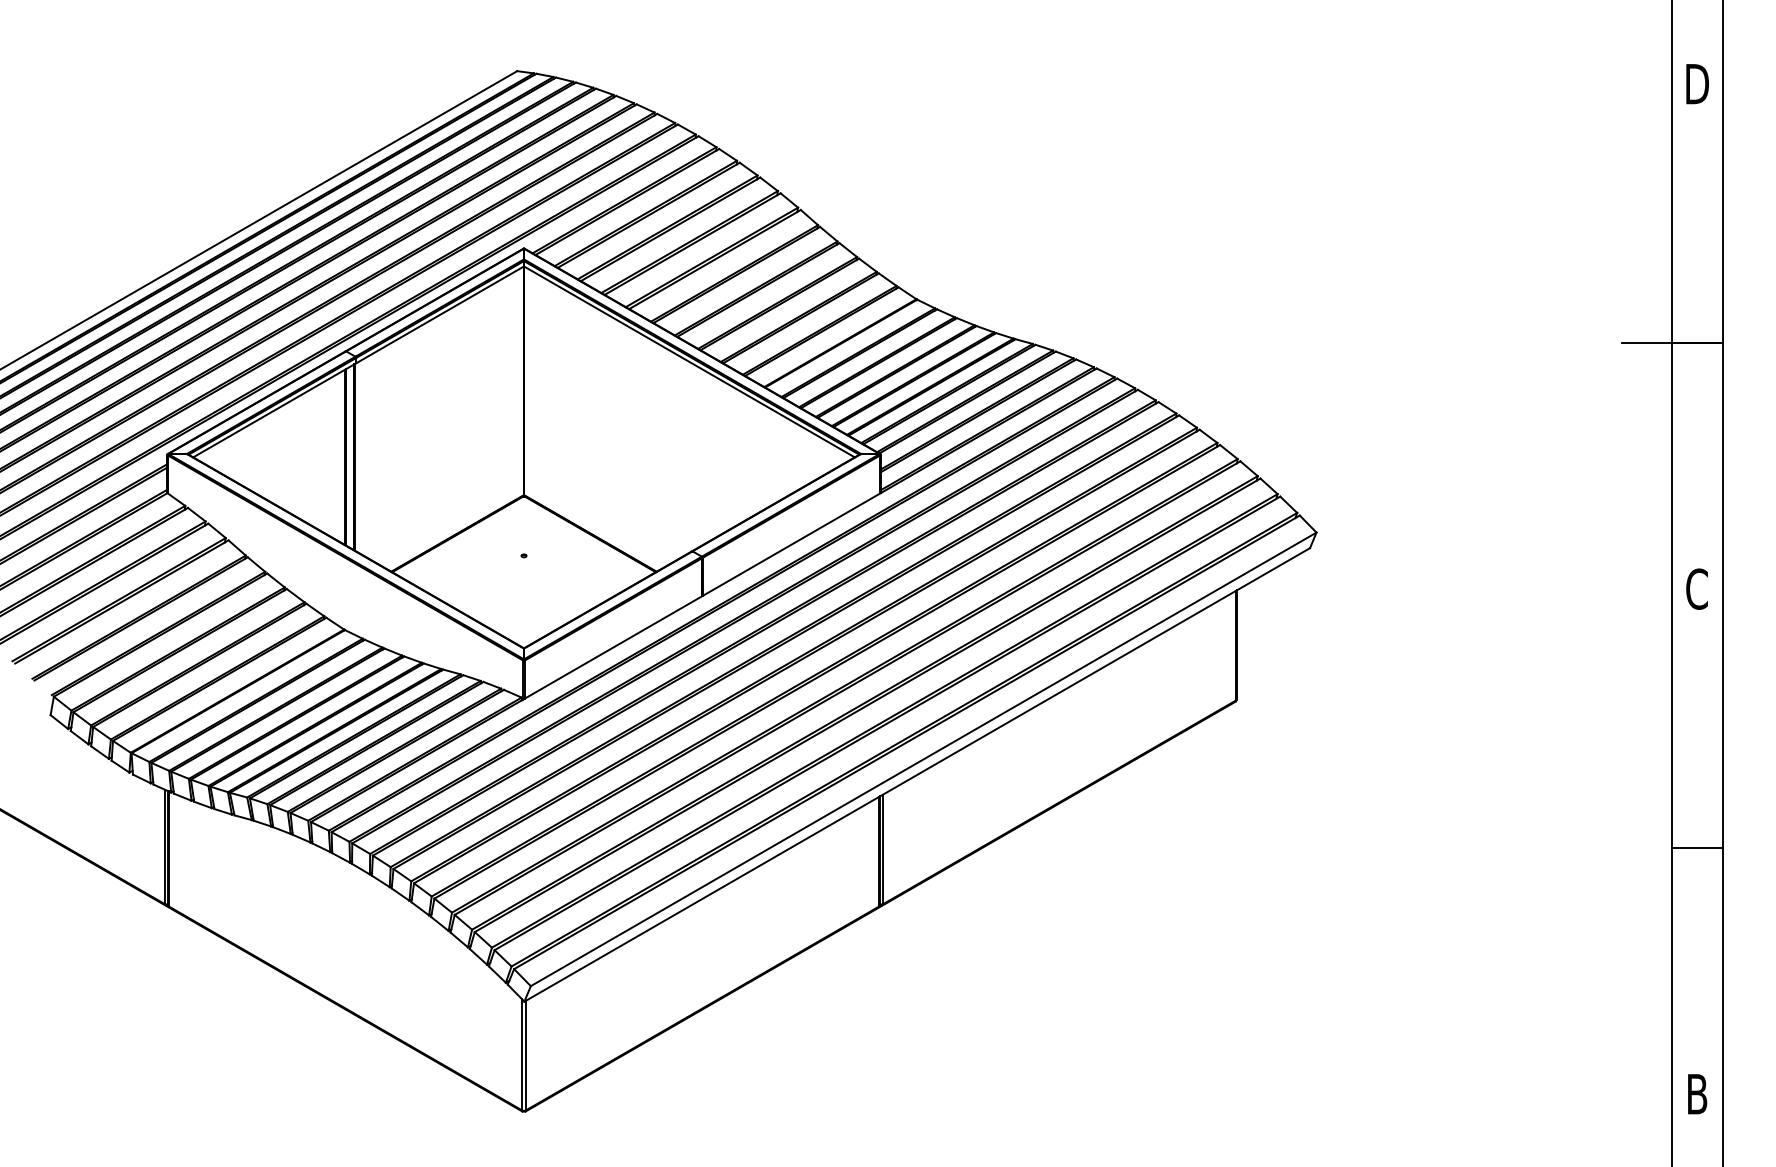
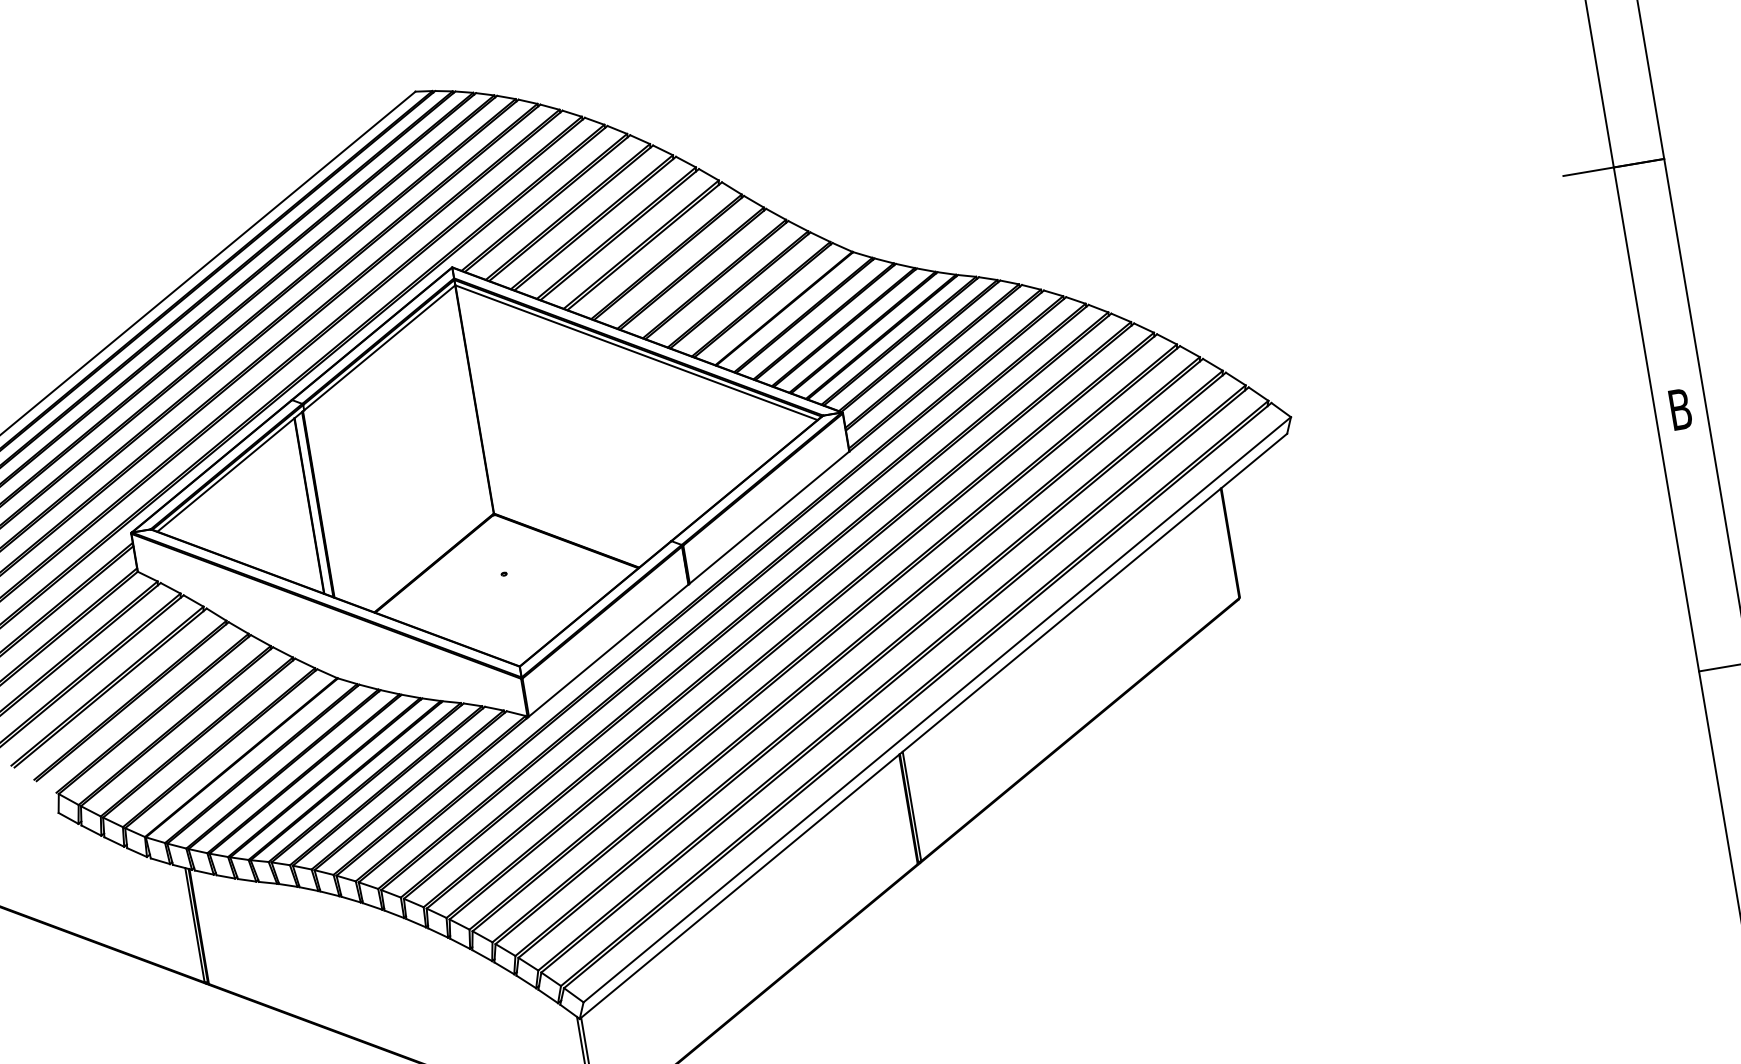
text: (1696, 588) -> (1679, 408), C -> B

